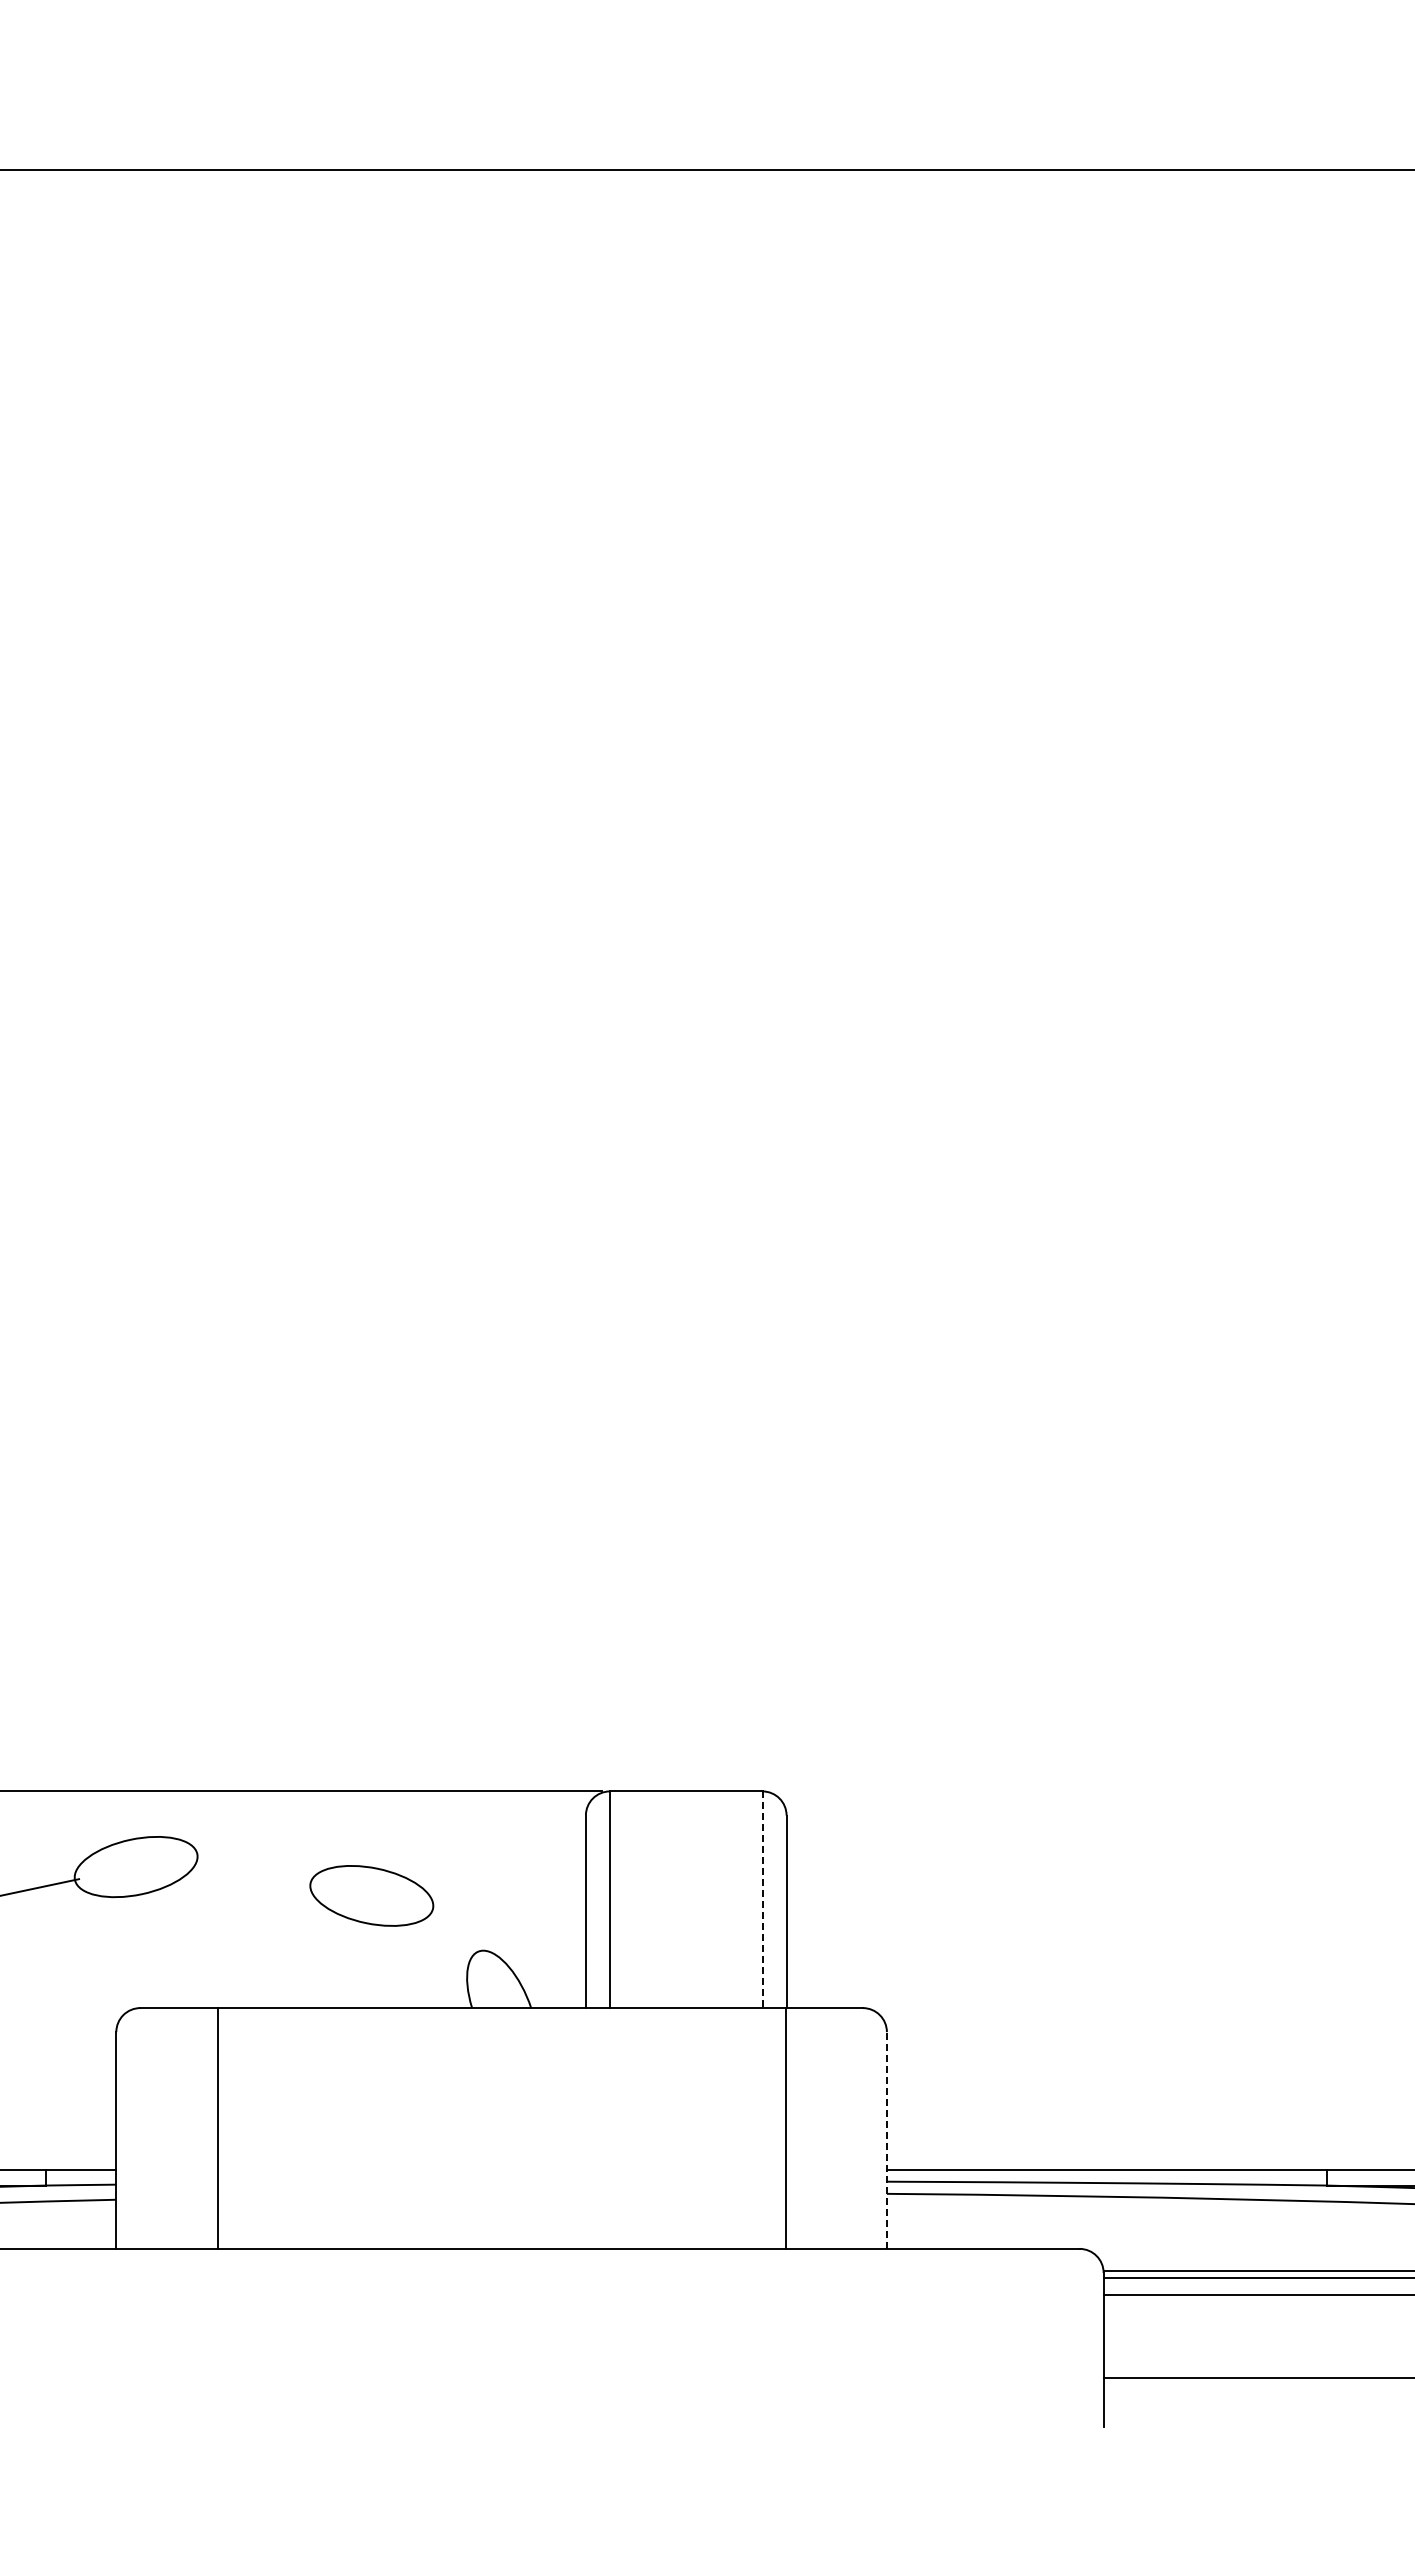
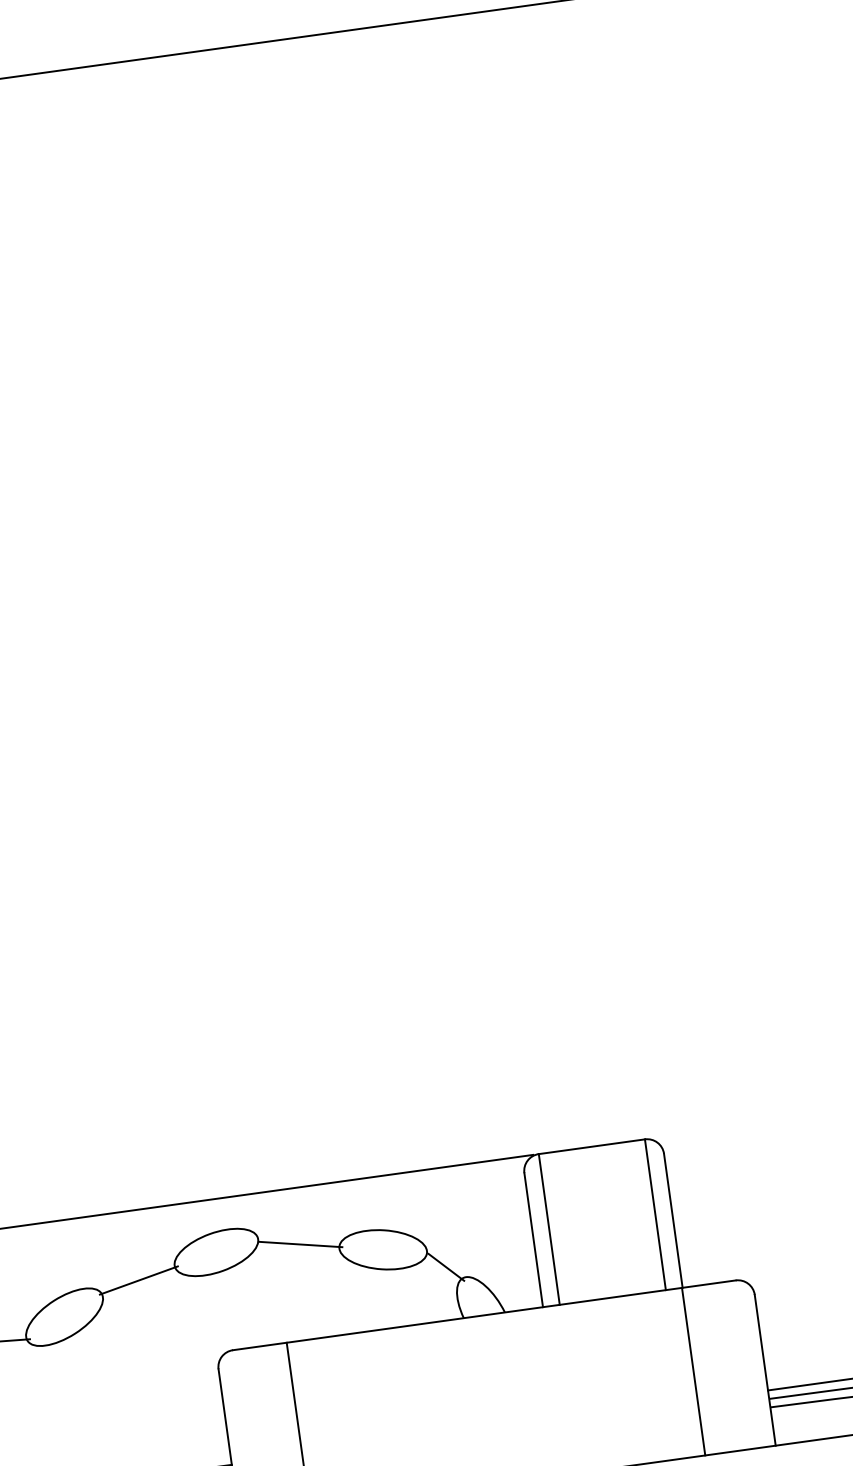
line: (256, 1872) -> (300, 1244), added
line: (762, 1900) -> (655, 1215), dashed -> solid
line: (457, 1932) -> (446, 1266), added
line: (886, 2140) -> (764, 1370), dashed -> solid

